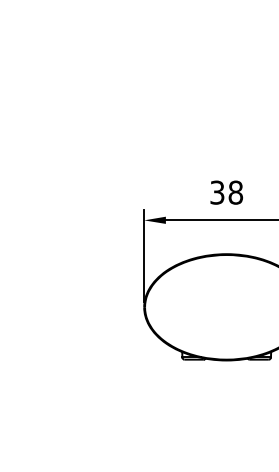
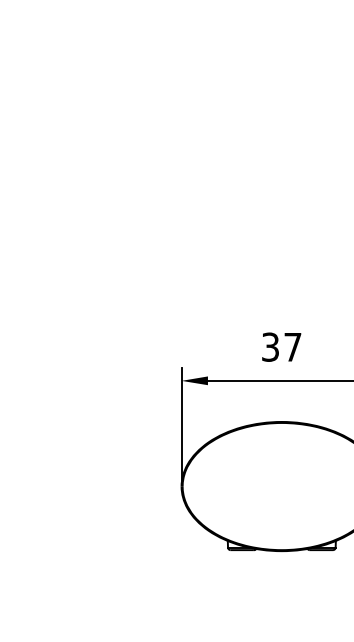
text: (235, 192) -> (292, 346), 38 -> 37

